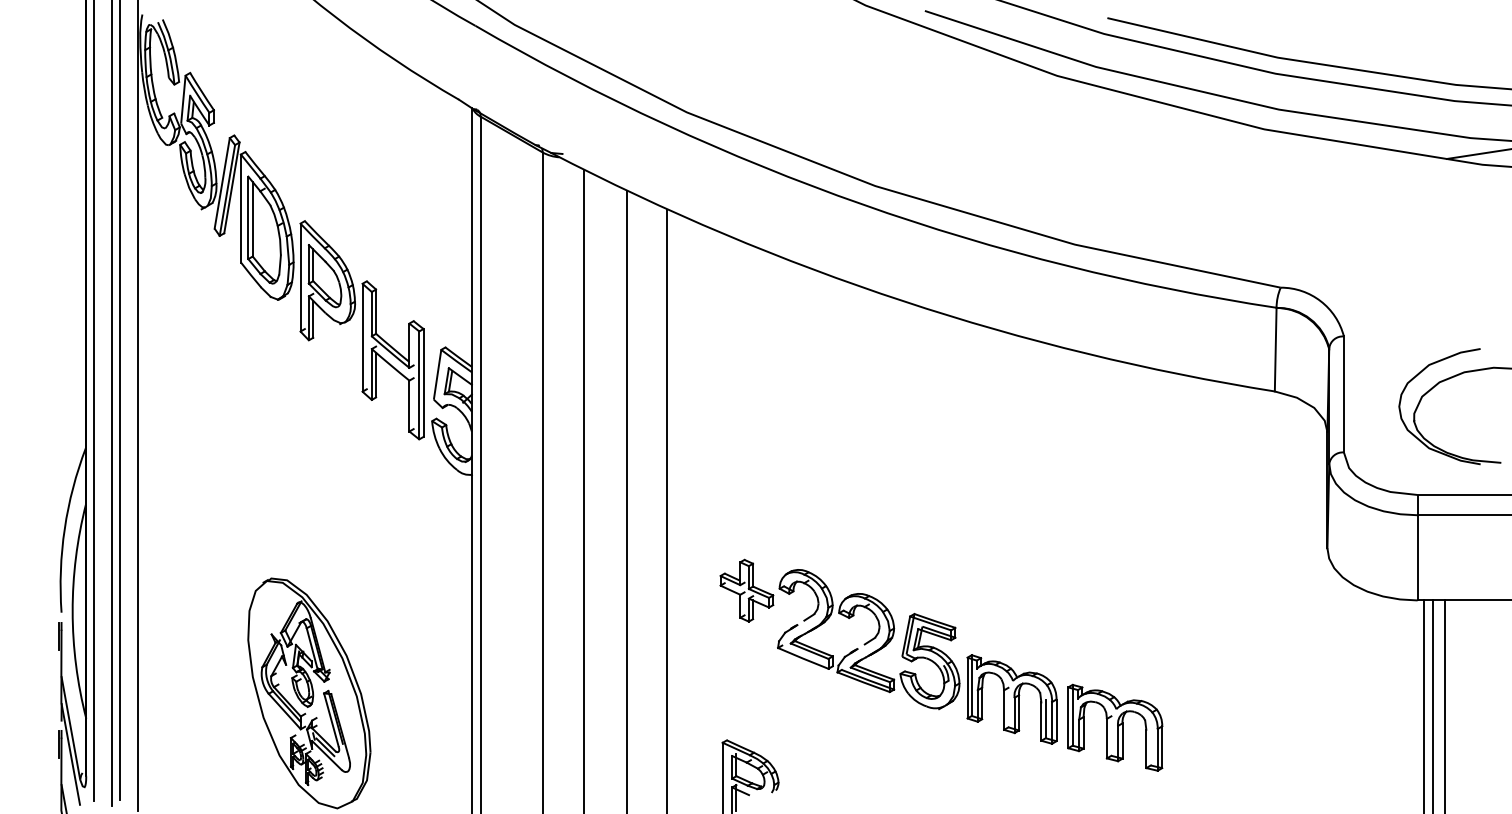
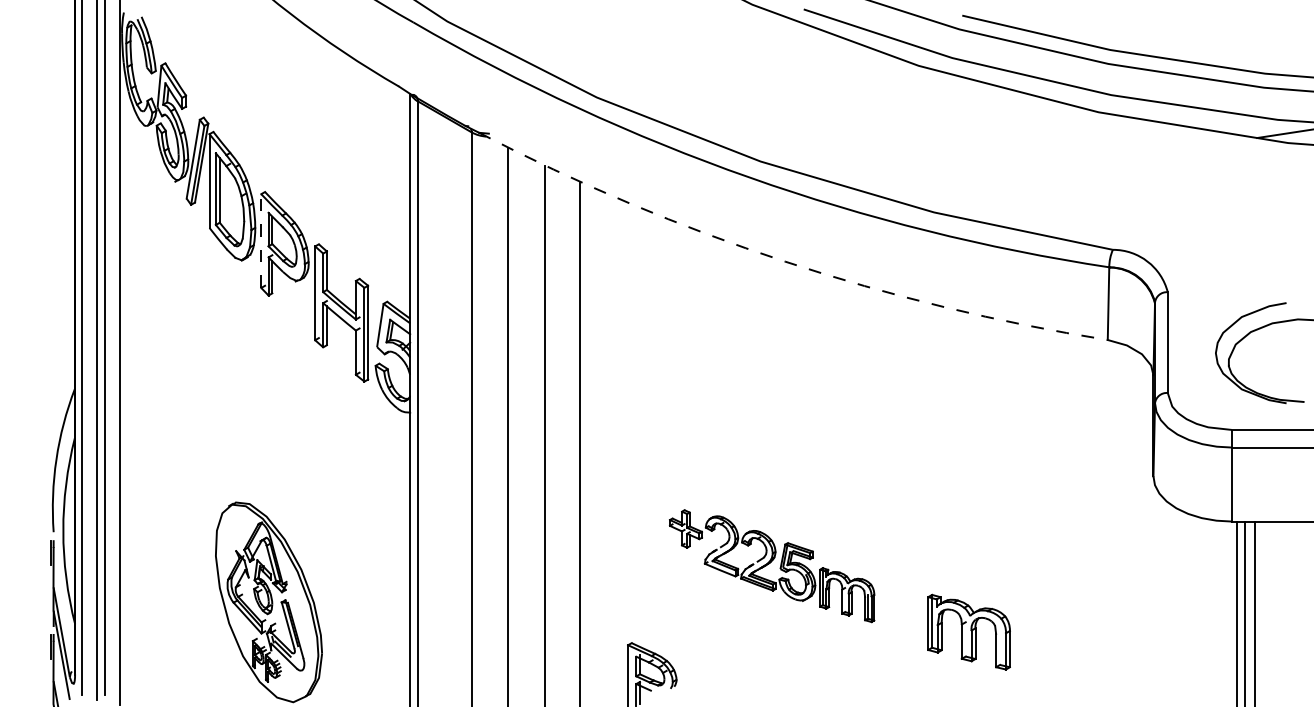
line: (300, 277) -> (261, 240), solid -> dashed
arc: (903, 301) -> (785, 261), solid -> dashed
part: (888, 651) -> (772, 565), size x0.7

